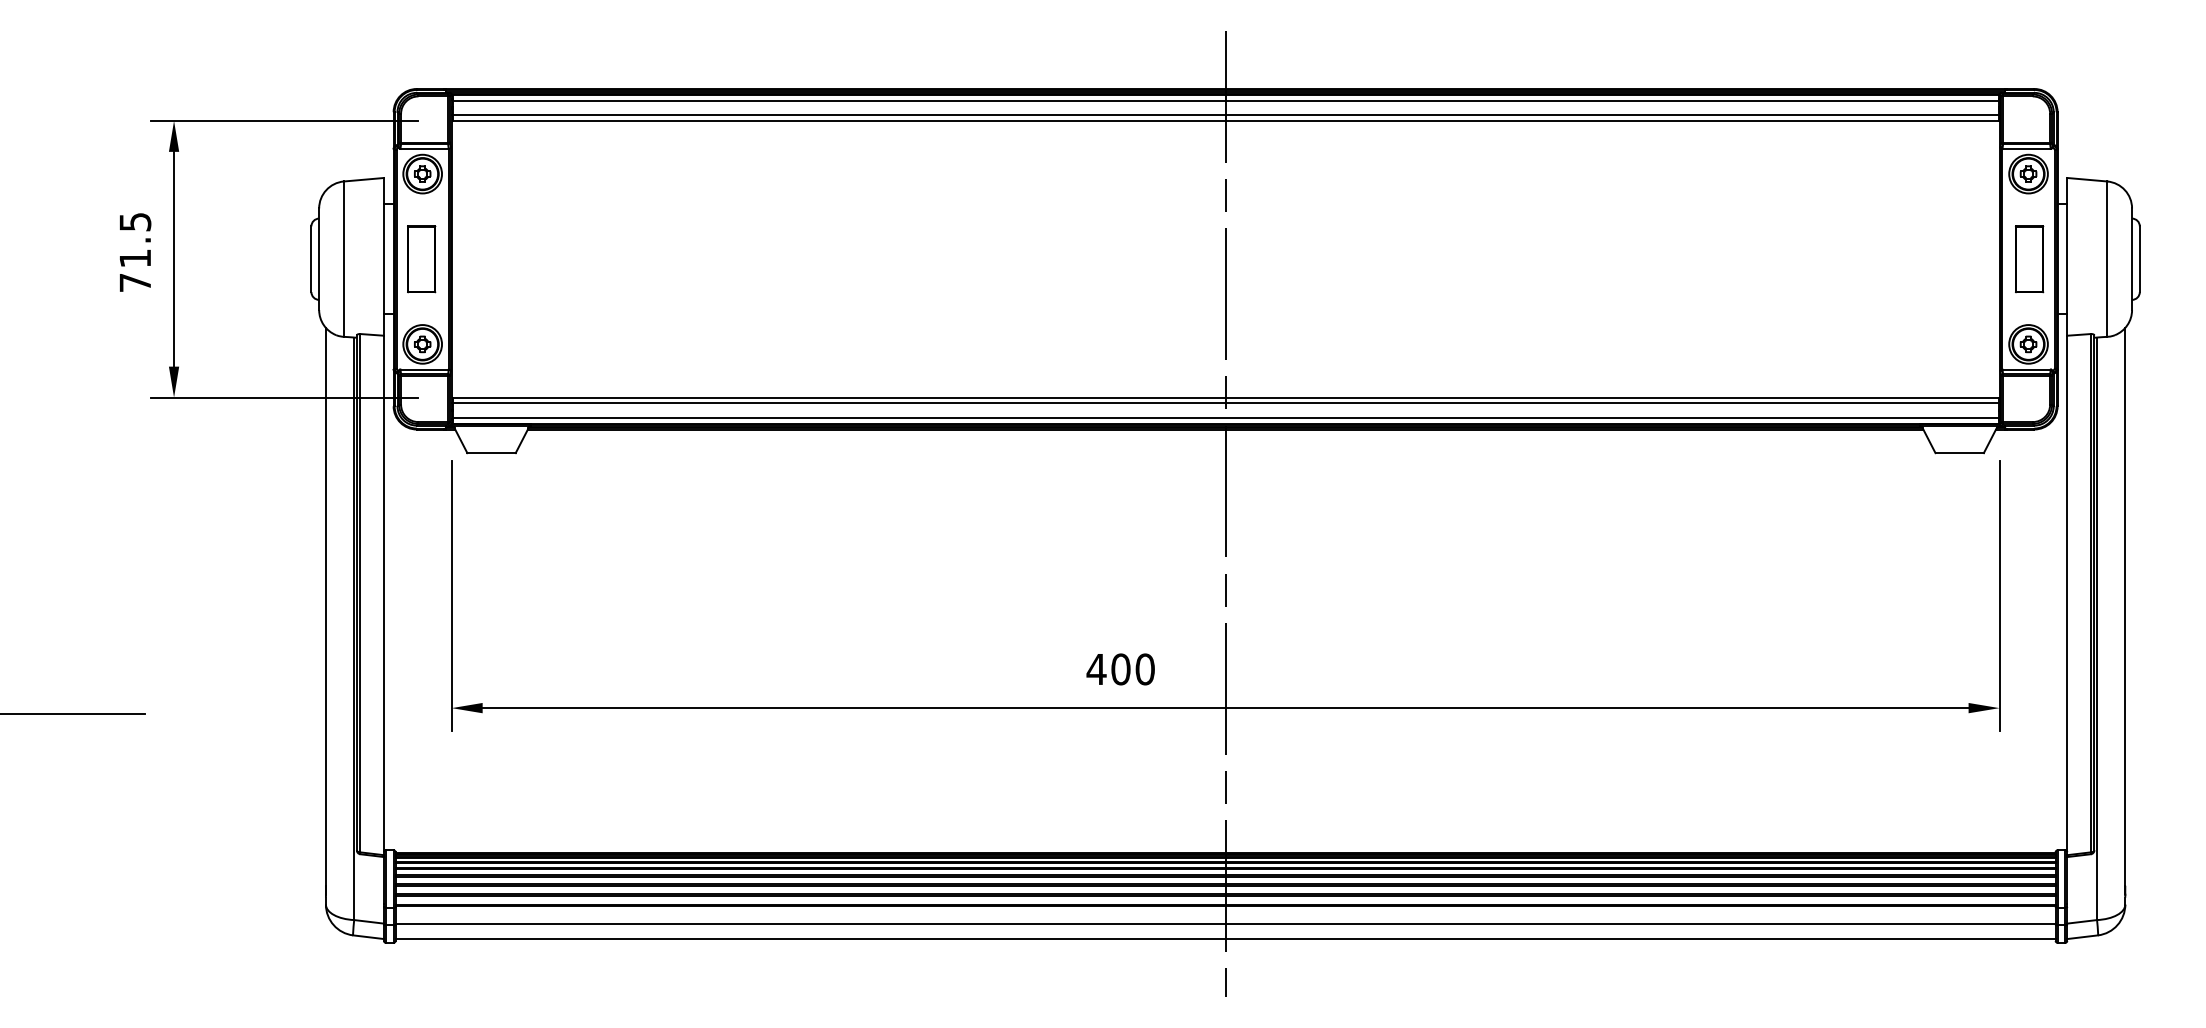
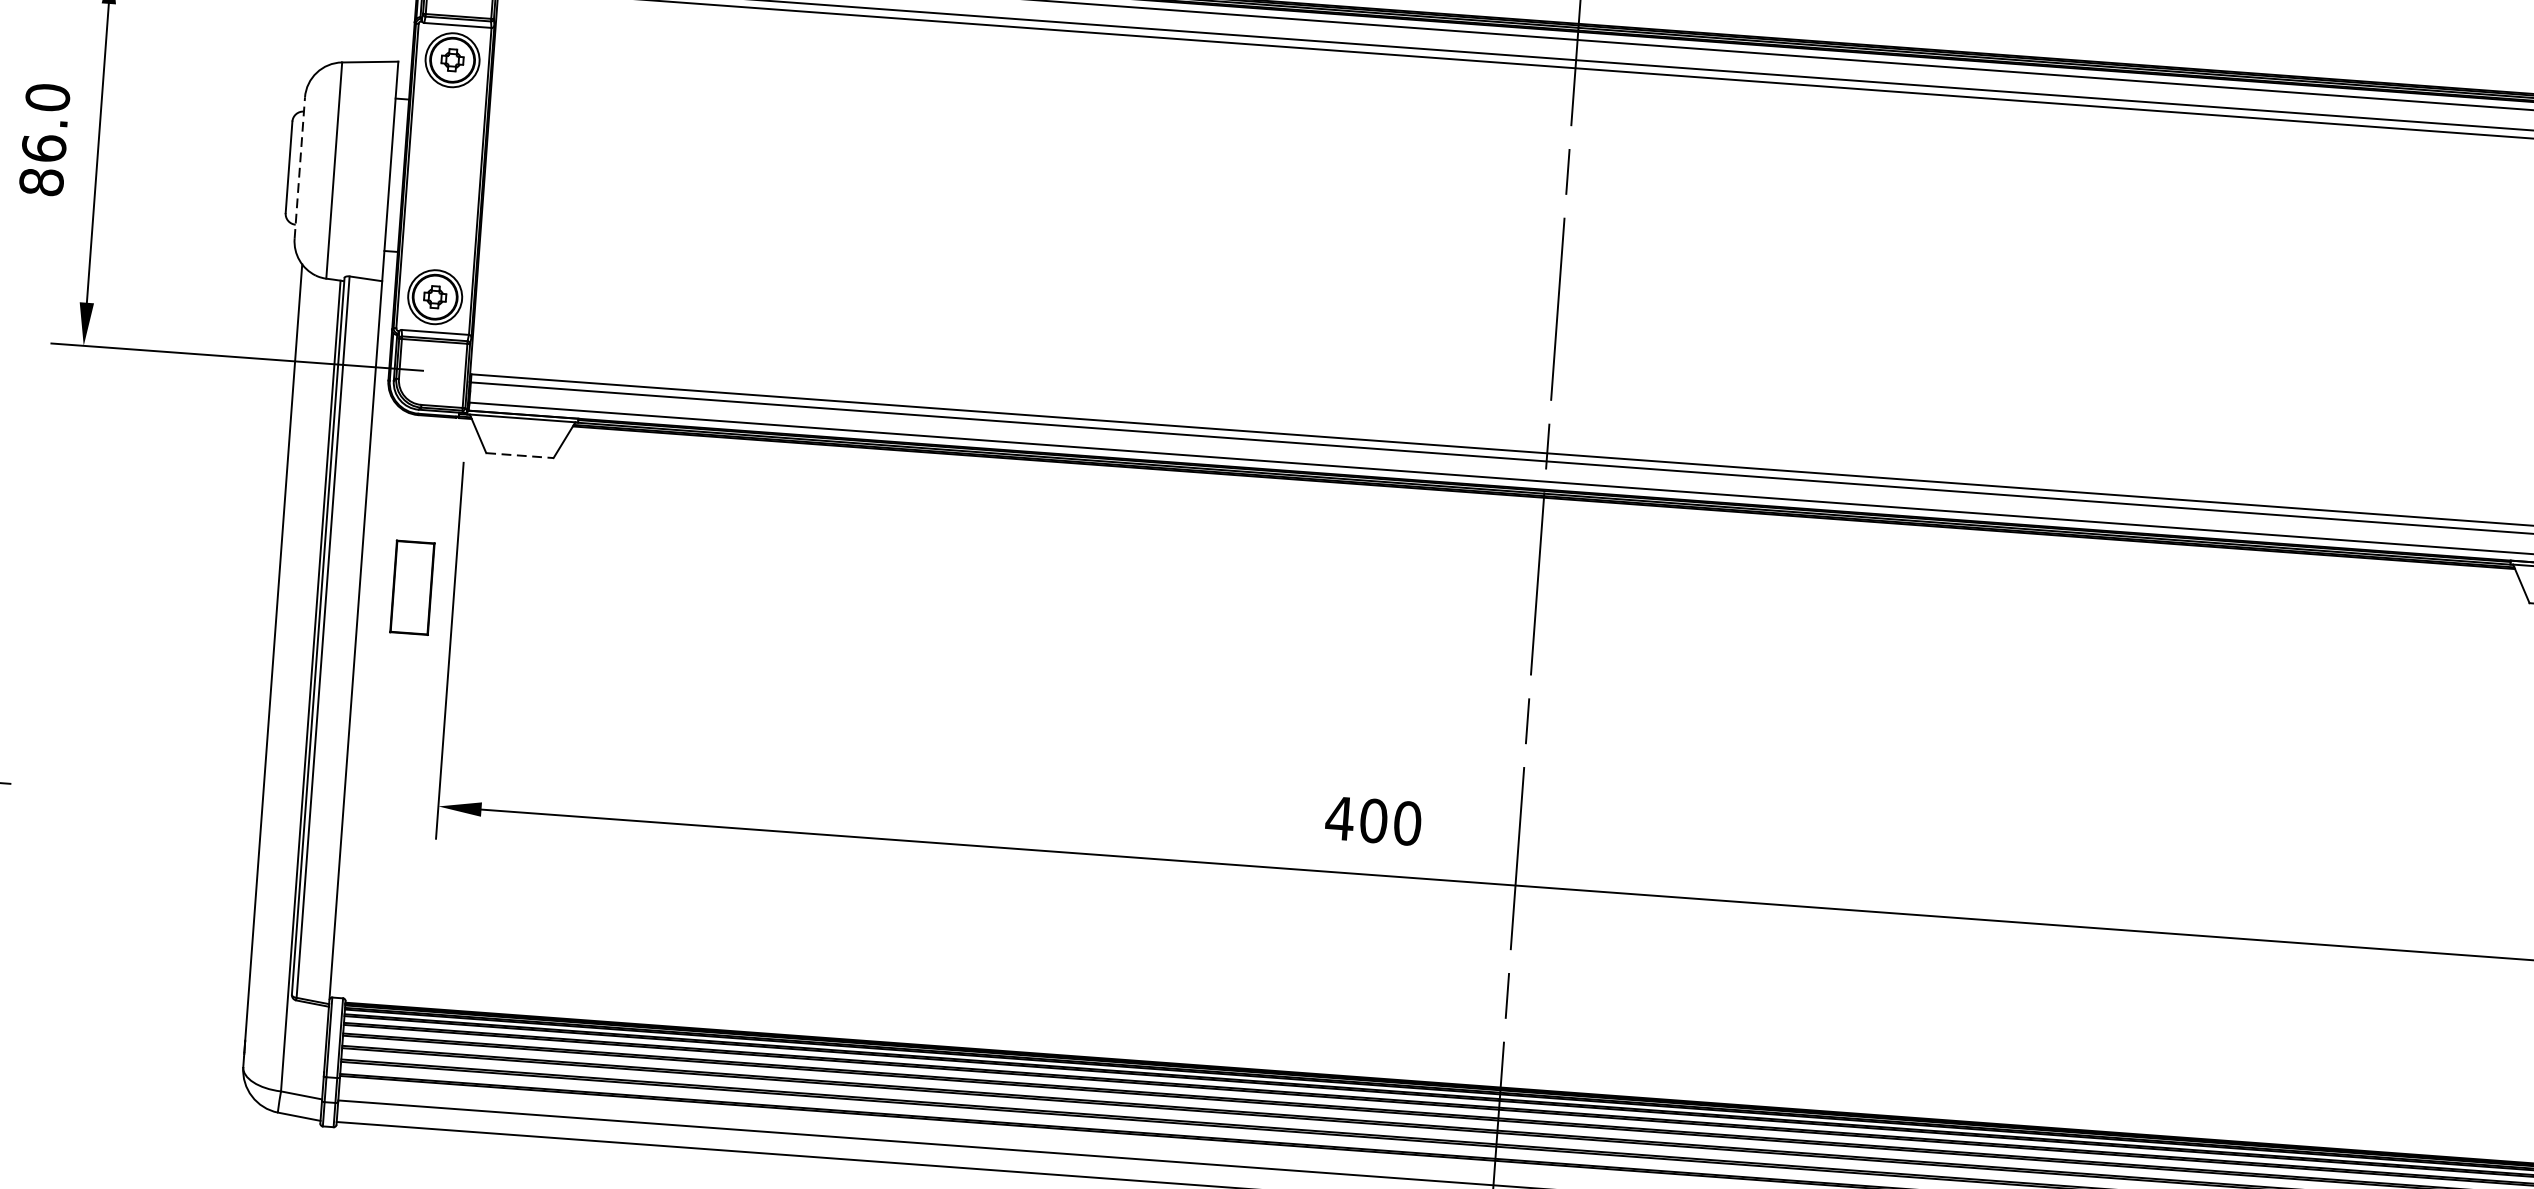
text: (135, 252) -> (44, 139), 71.5 -> 86.0
line: (319, 259) -> (300, 168), solid -> dashed
part: (421, 259) -> (412, 588), moved
line: (492, 453) -> (521, 456), solid -> dashed

